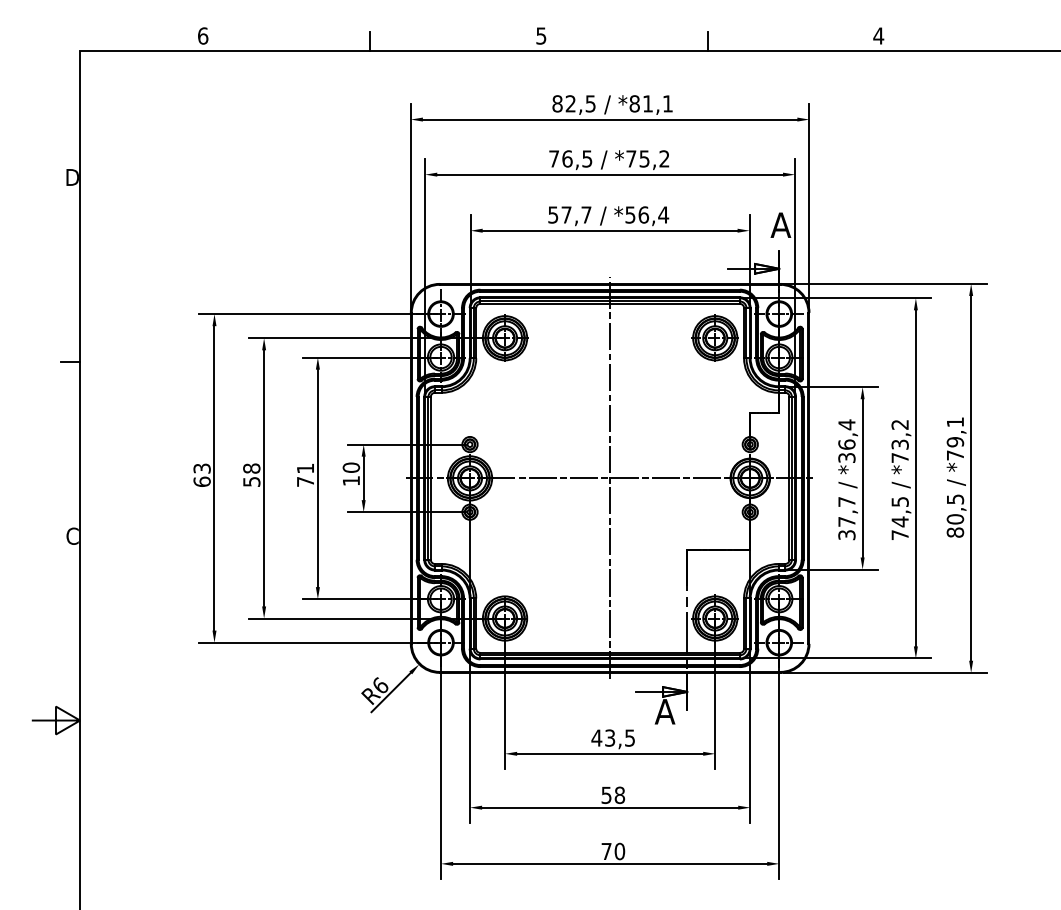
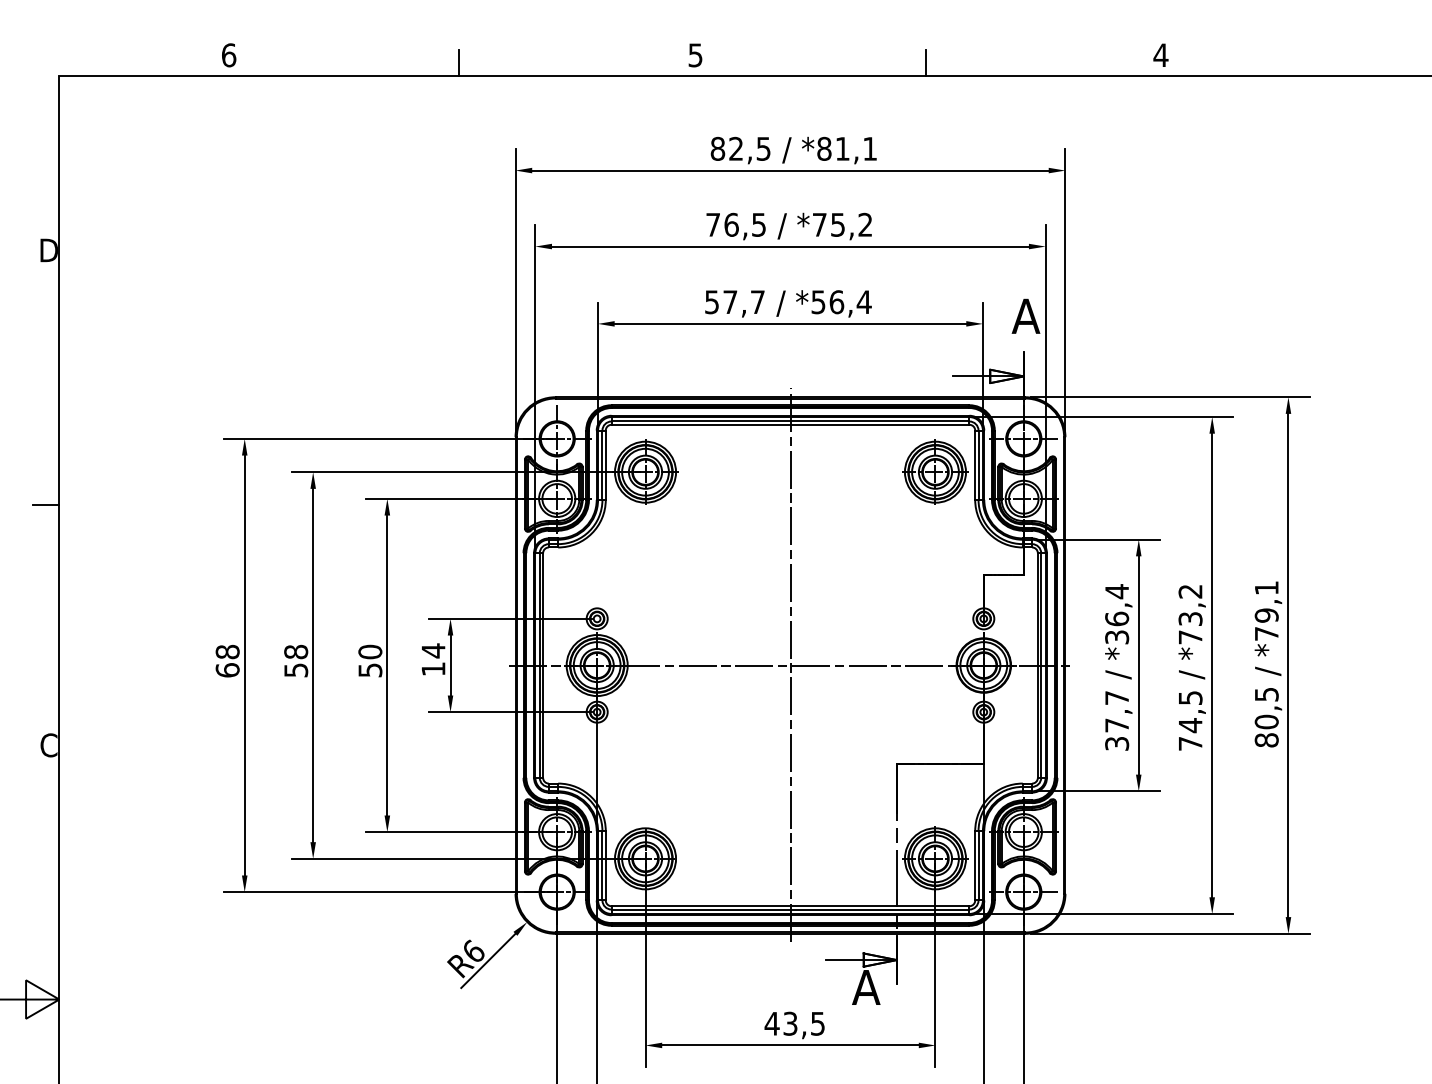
text: (351, 467) -> (433, 650), 10 -> 14
text: (201, 468) -> (226, 651), 63 -> 68
text: (305, 474) -> (370, 660), 71 -> 50

